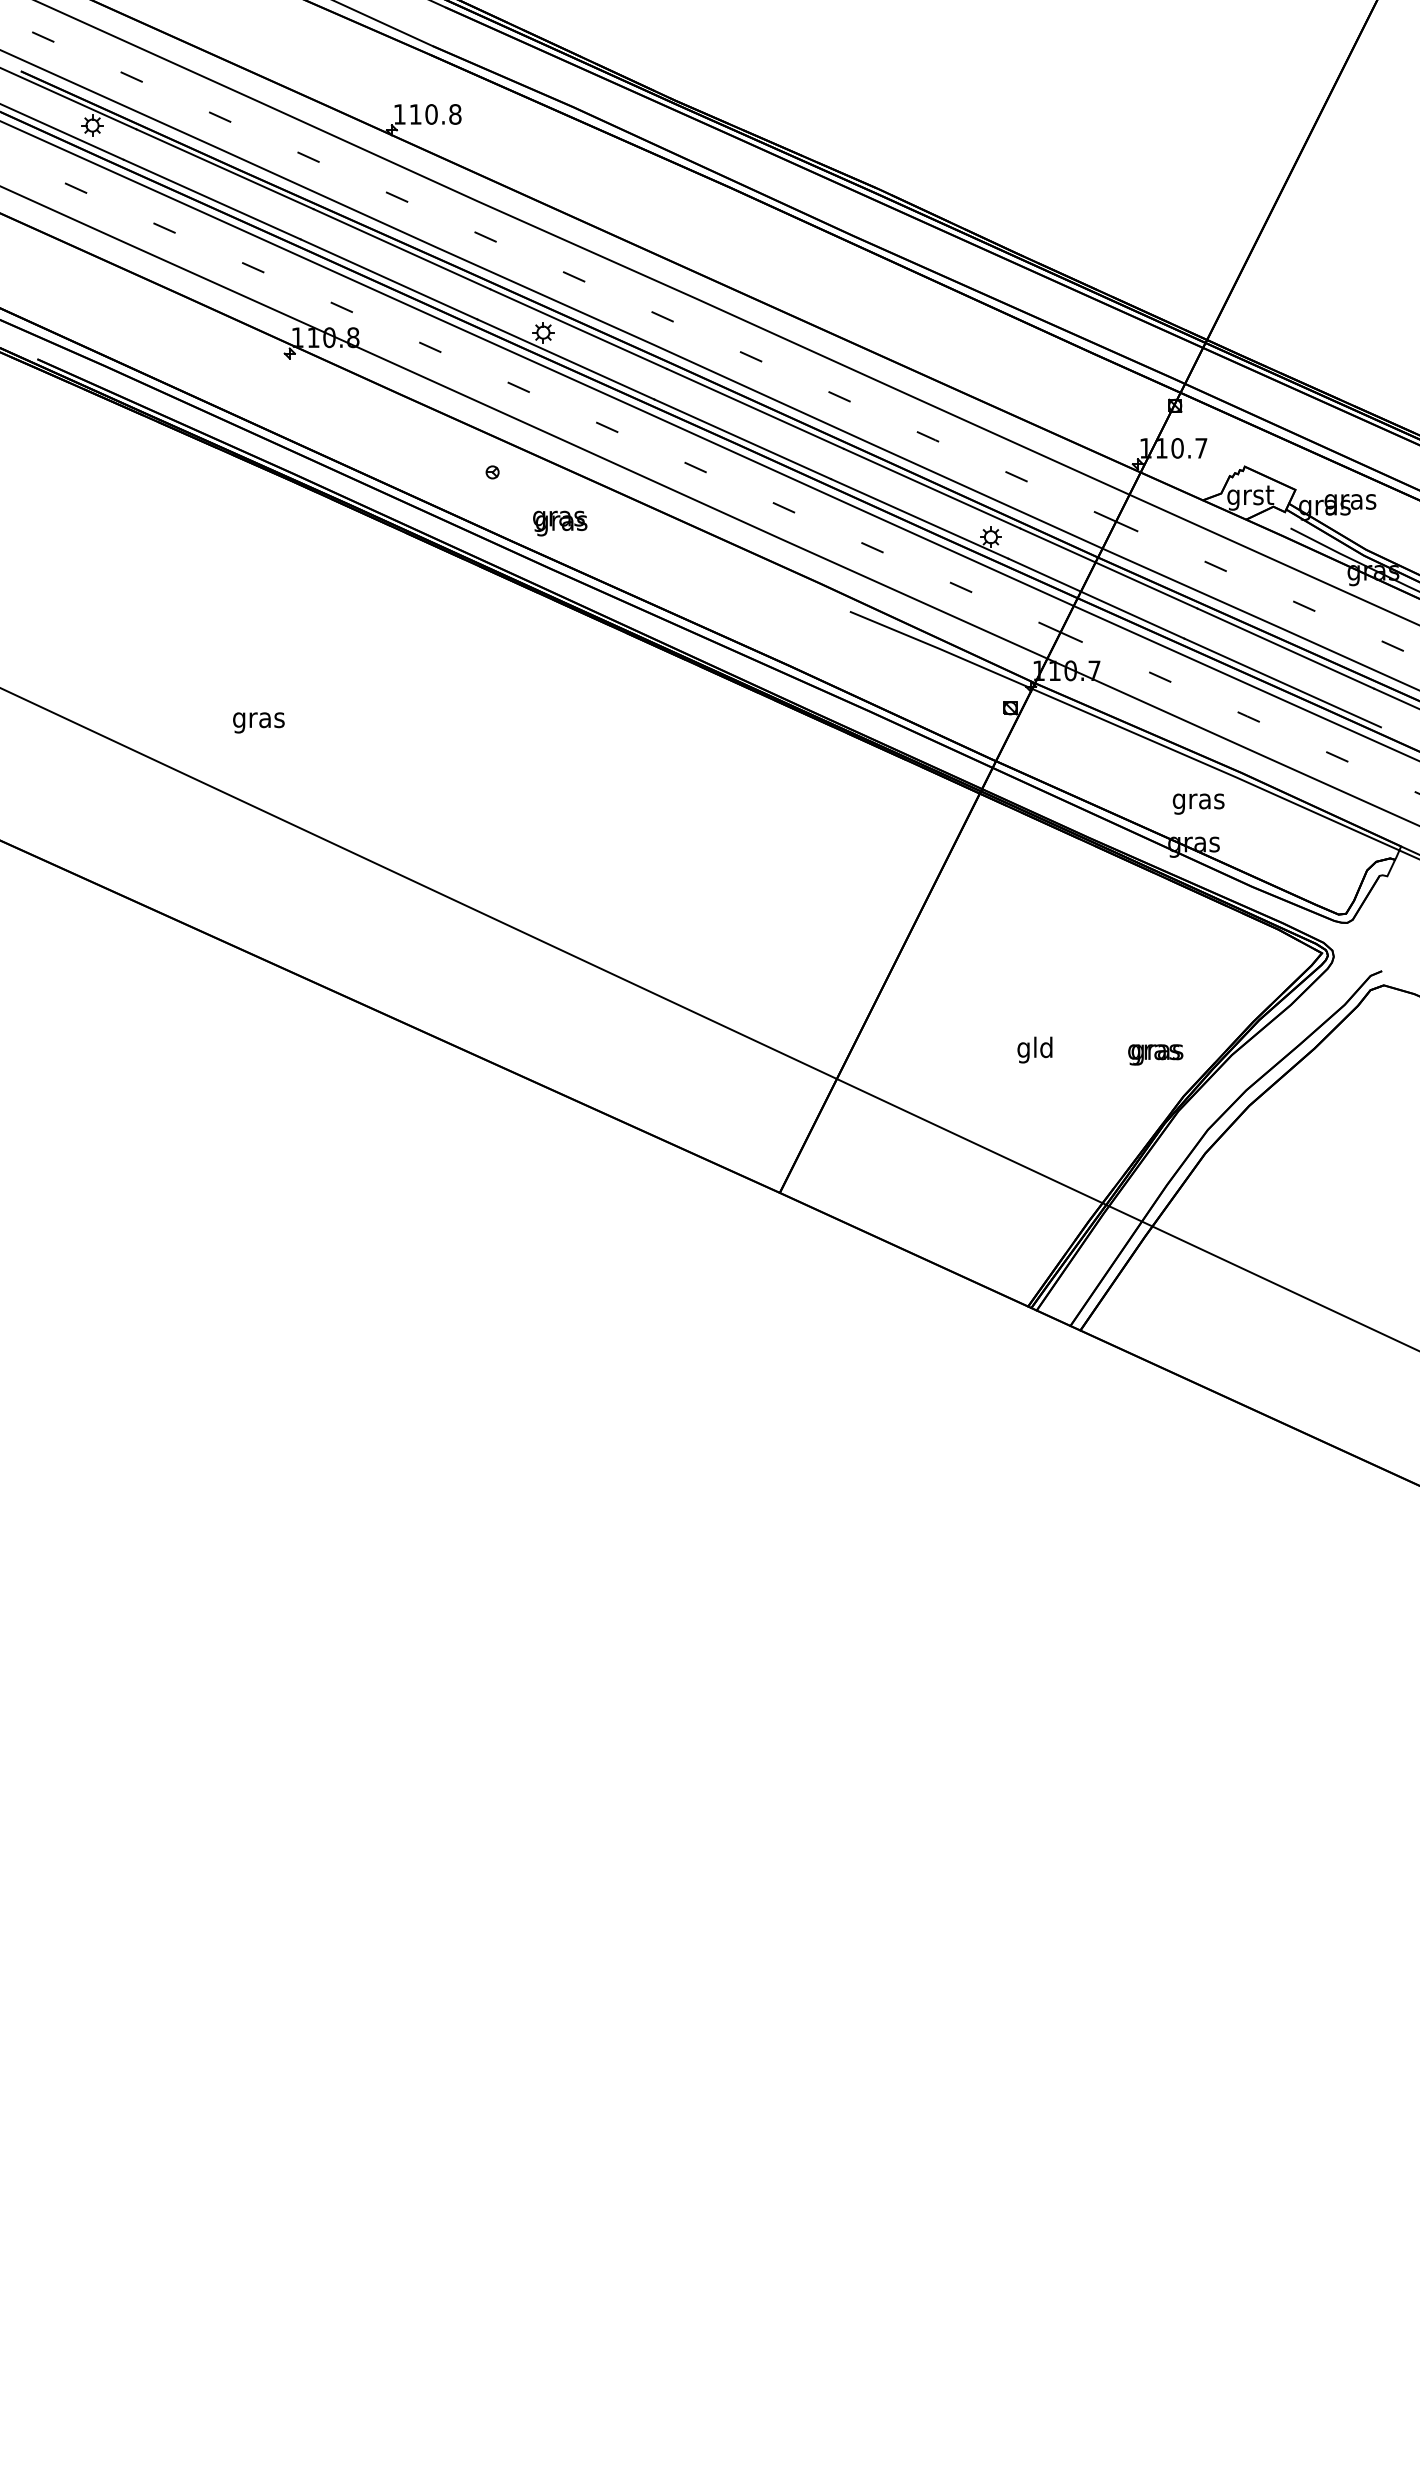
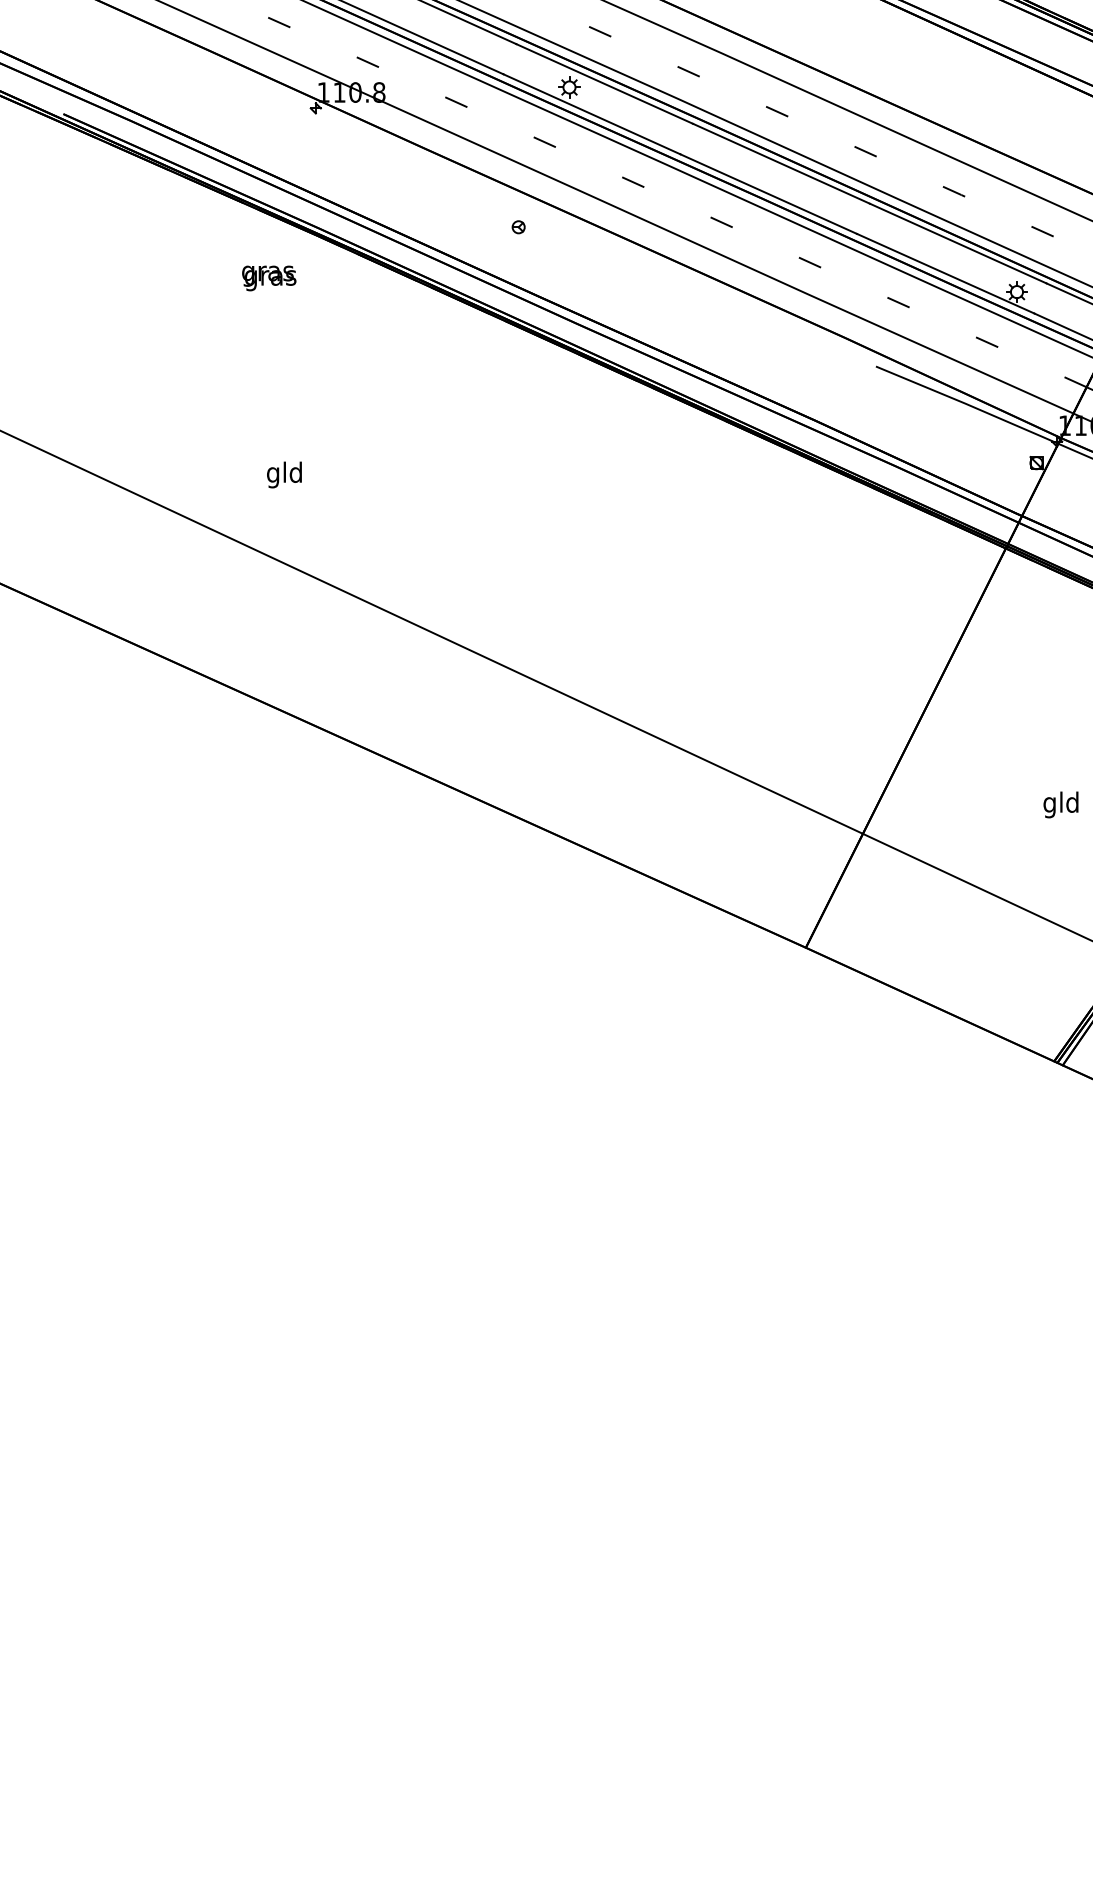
text: (560, 523) -> (269, 278), moved
text: (258, 719) -> (284, 474), gras -> gld

